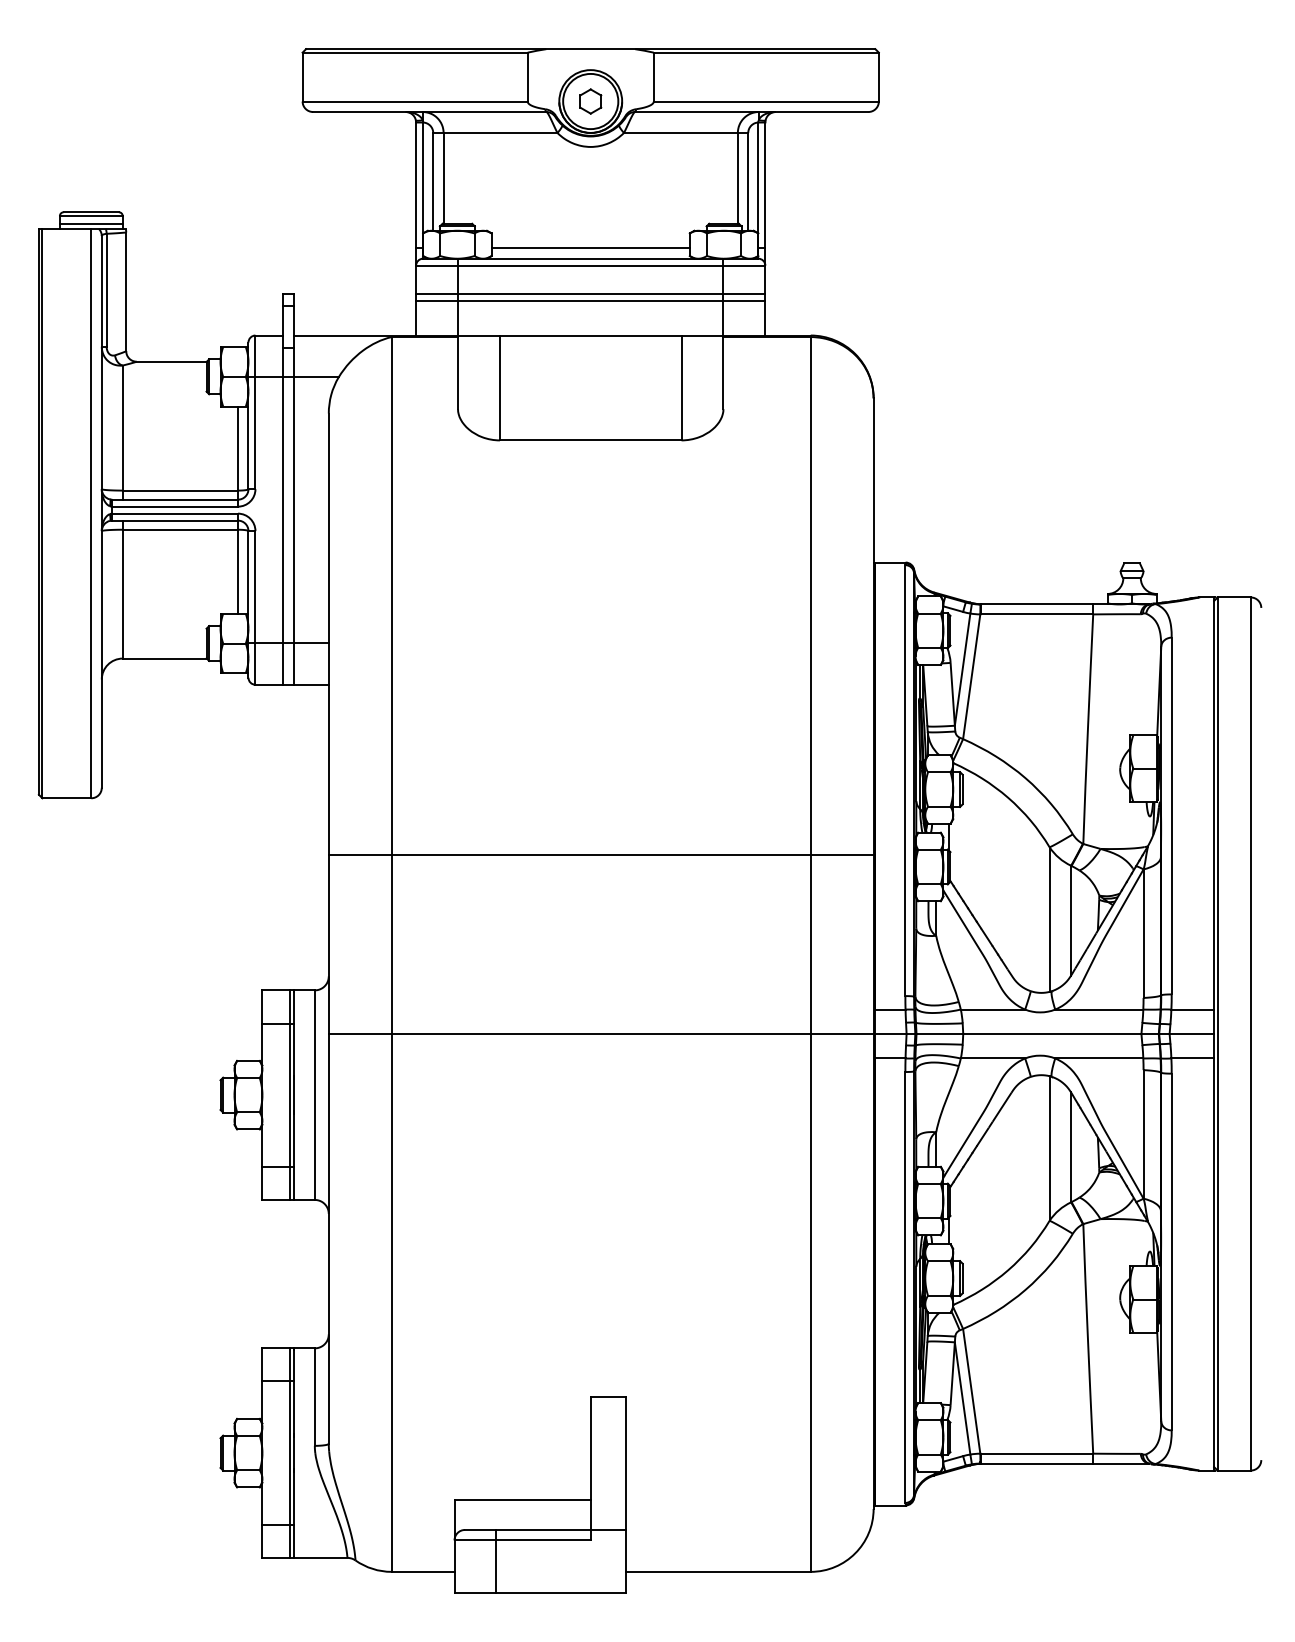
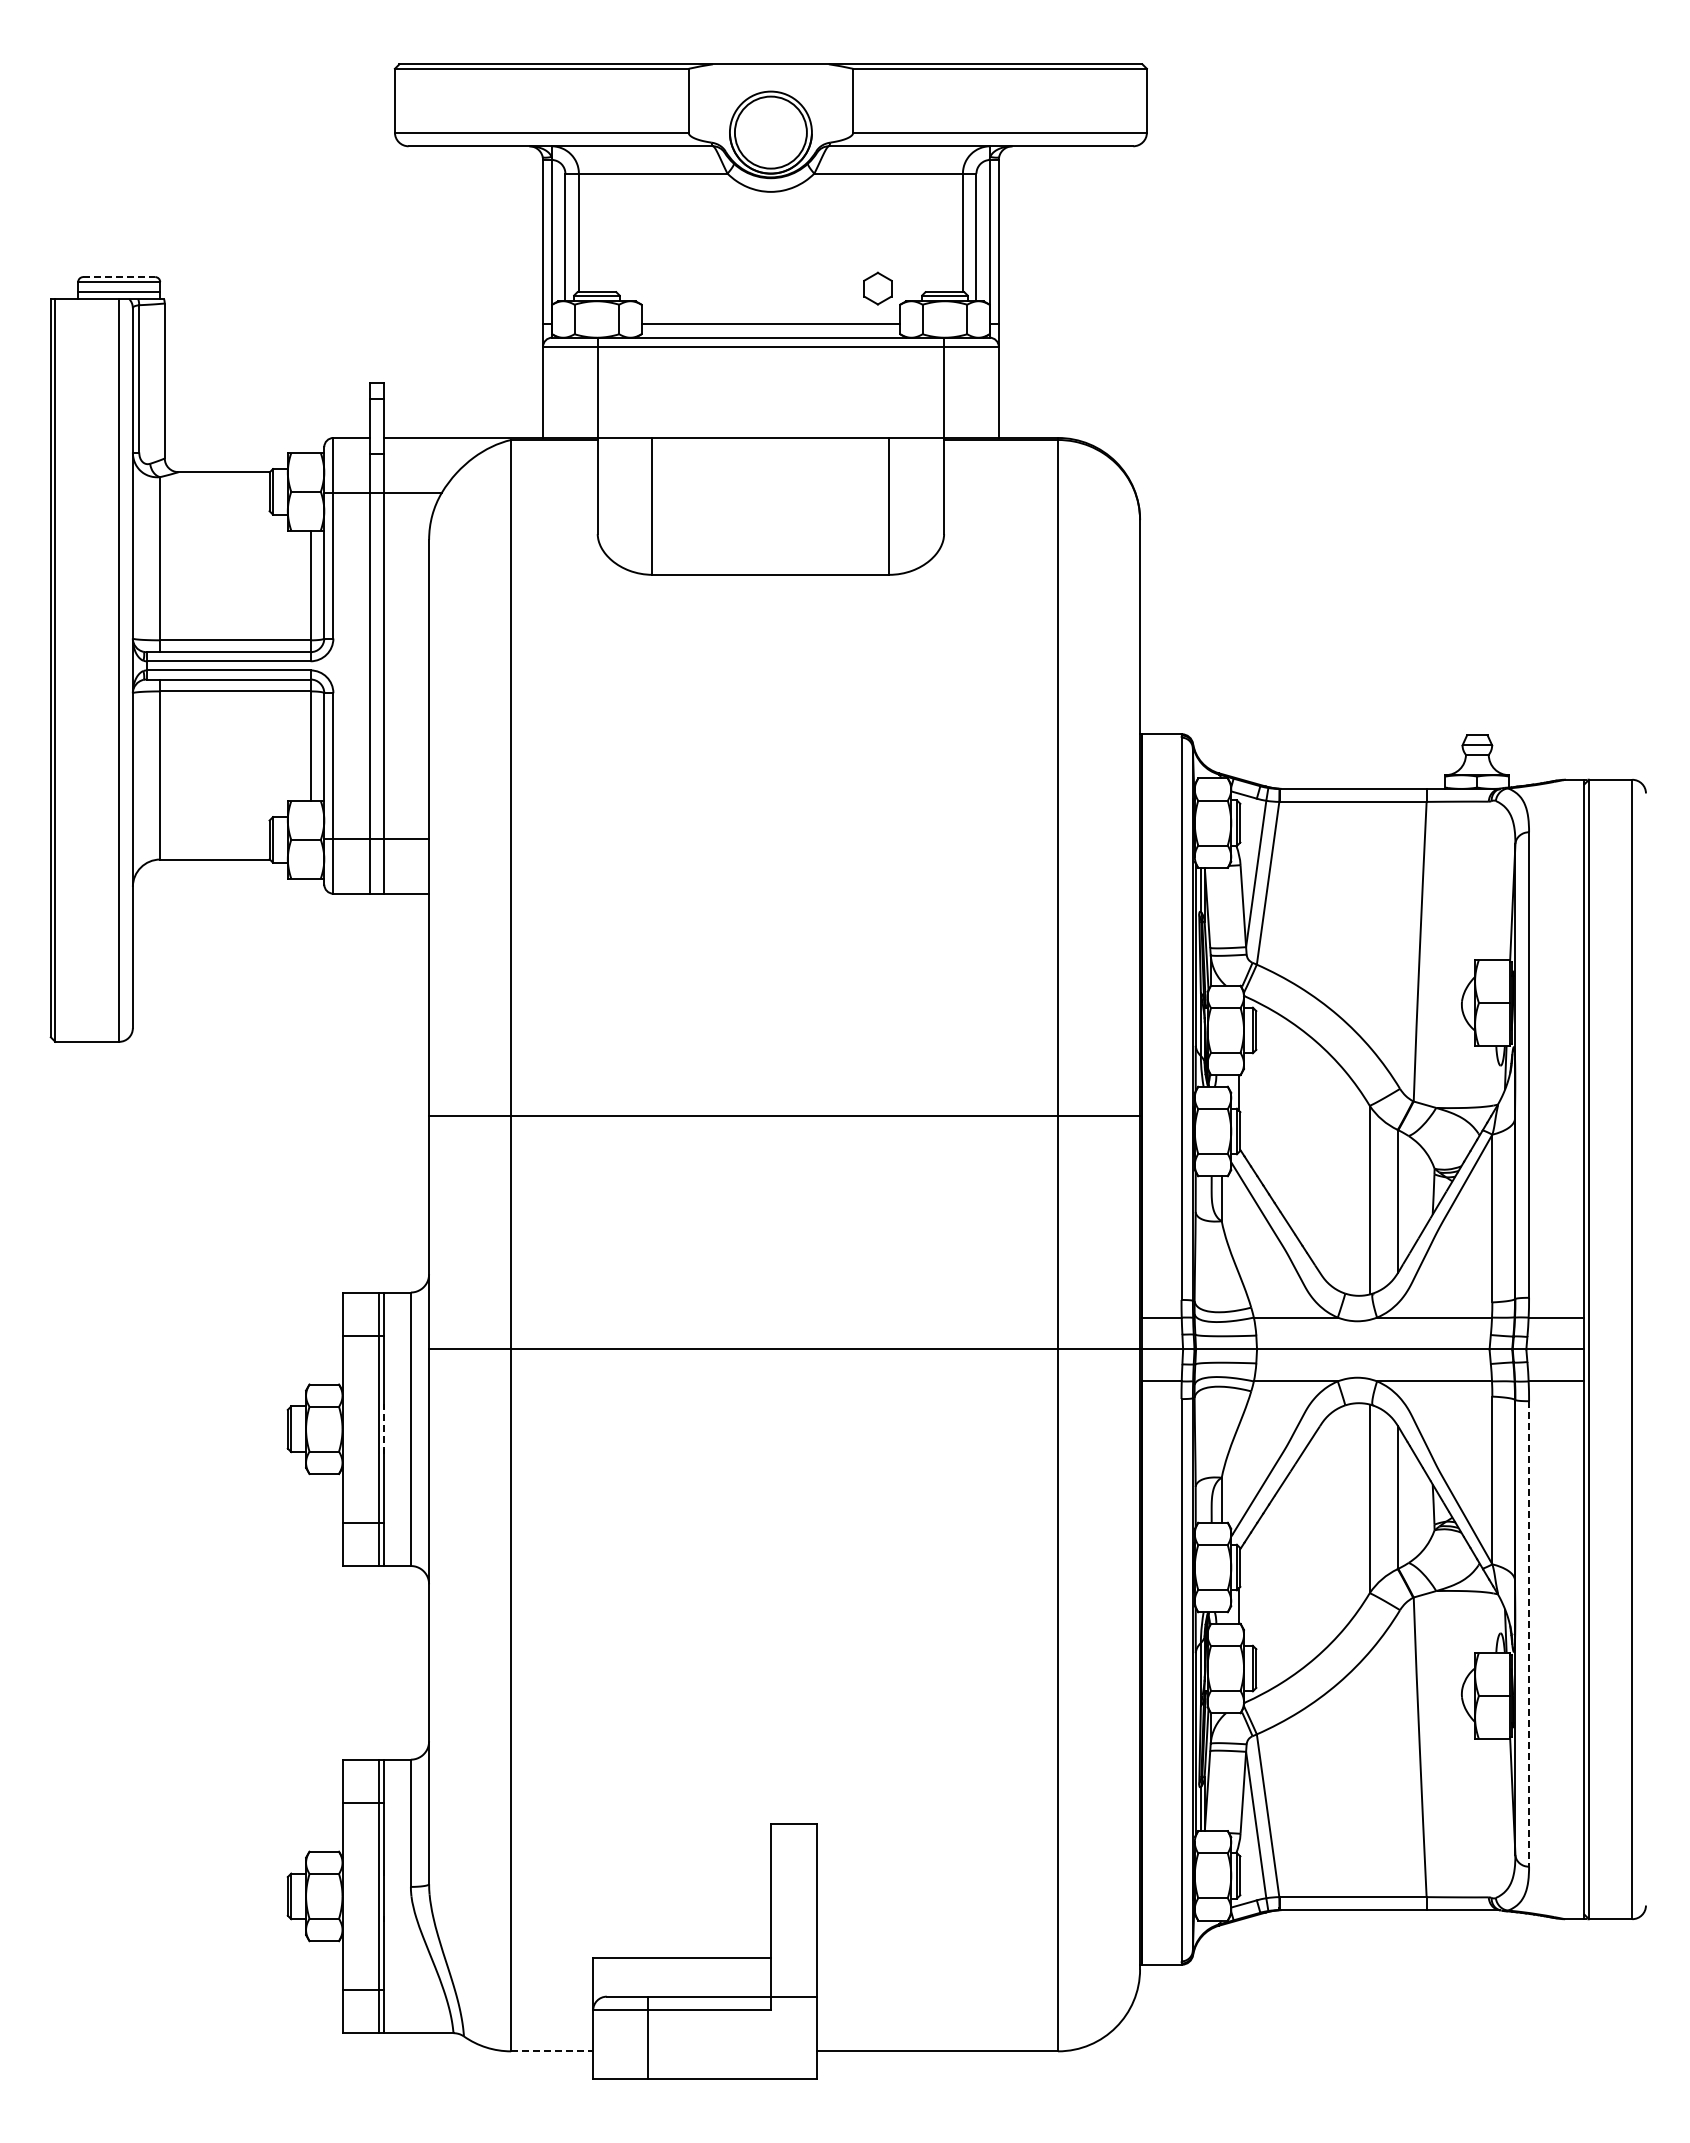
part: (590, 101) -> (877, 288), moved
line: (91, 212) -> (119, 277), solid -> dashed
line: (590, 293) -> (770, 383), removed
line: (590, 300) -> (770, 392), removed
line: (293, 1094) -> (383, 1428), solid -> dashed
line: (1172, 1251) -> (1529, 1633), solid -> dashed
line: (423, 1571) -> (552, 2051), solid -> dashed

